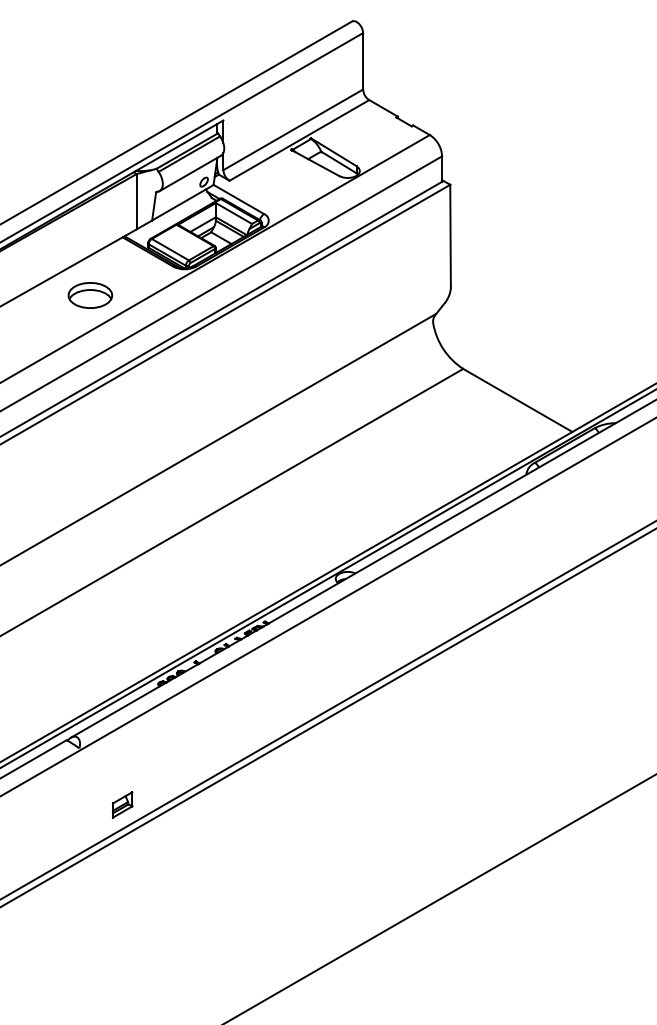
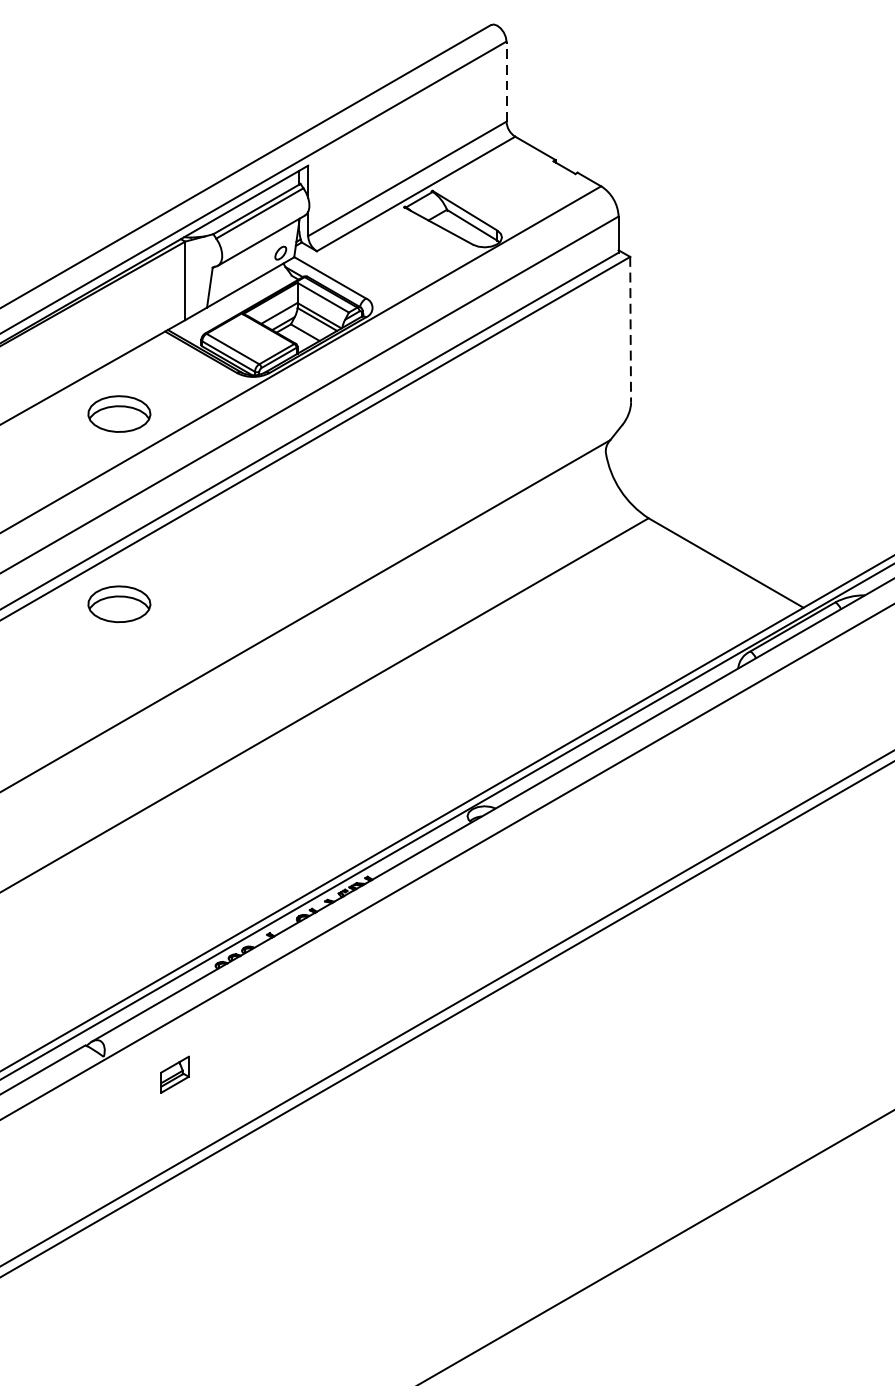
line: (363, 60) -> (507, 80), solid -> dashed
line: (450, 236) -> (630, 330), solid -> dashed
part: (90, 429) -> (119, 604), added
part: (122, 804) -> (174, 1074), moved

